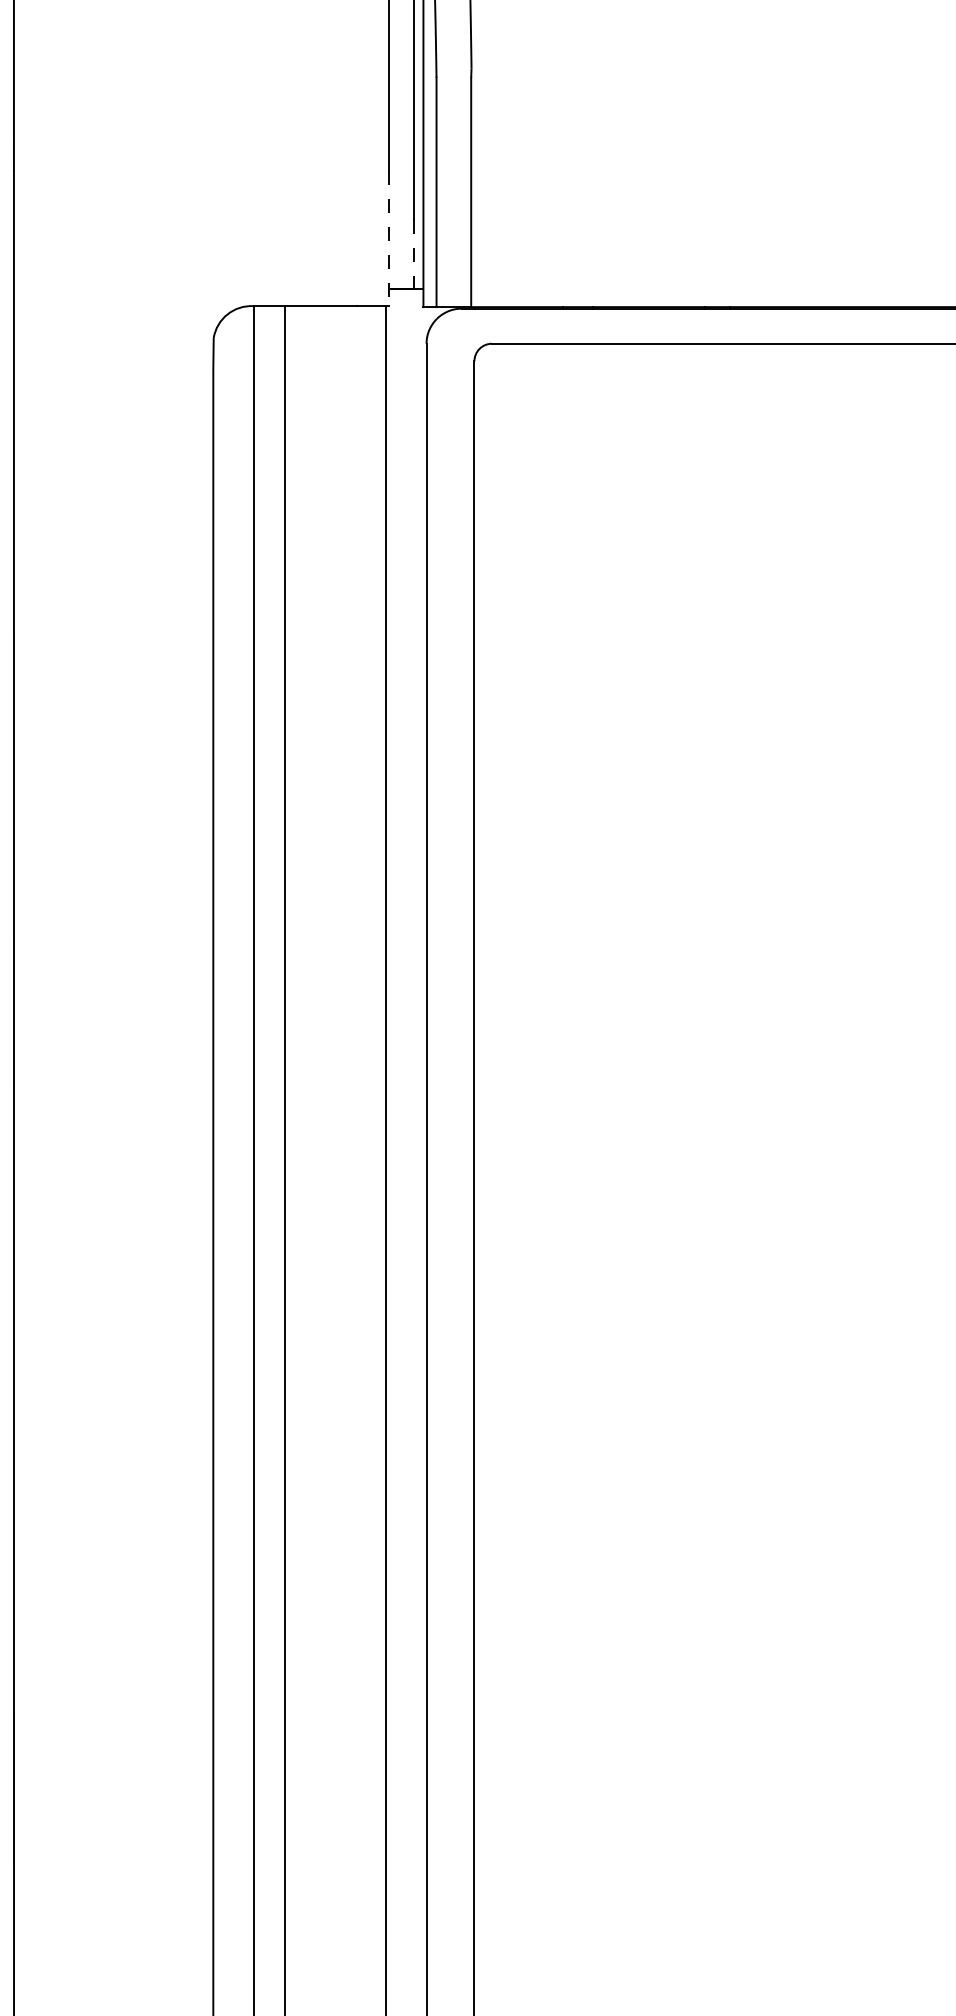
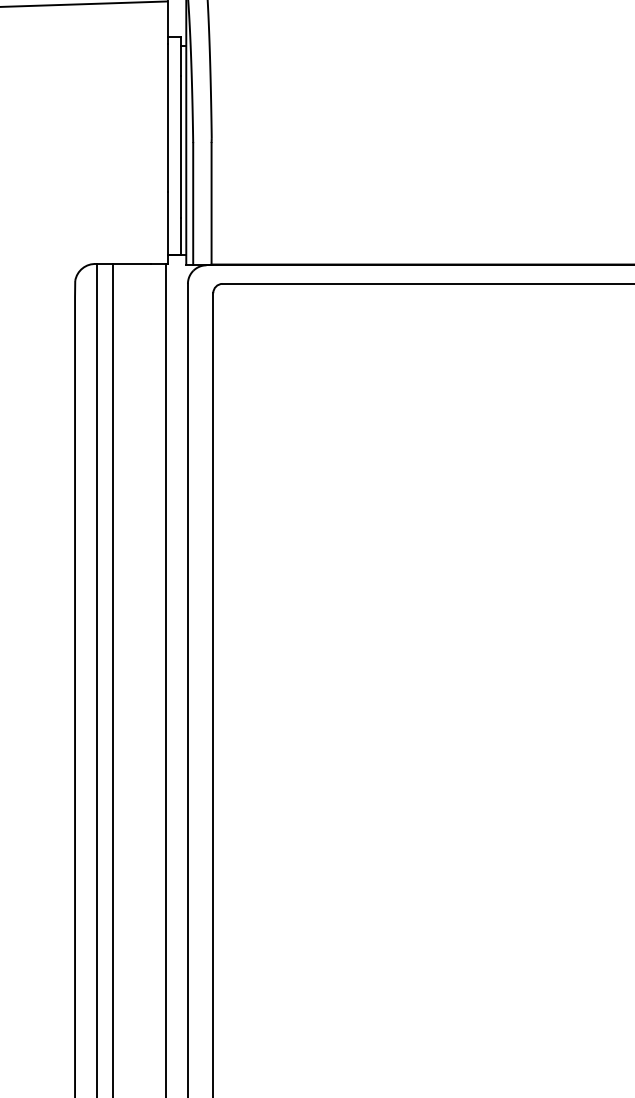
line: (387, 239) -> (167, 228), dashed -> solid
line: (414, 256) -> (181, 237), dashed -> solid

